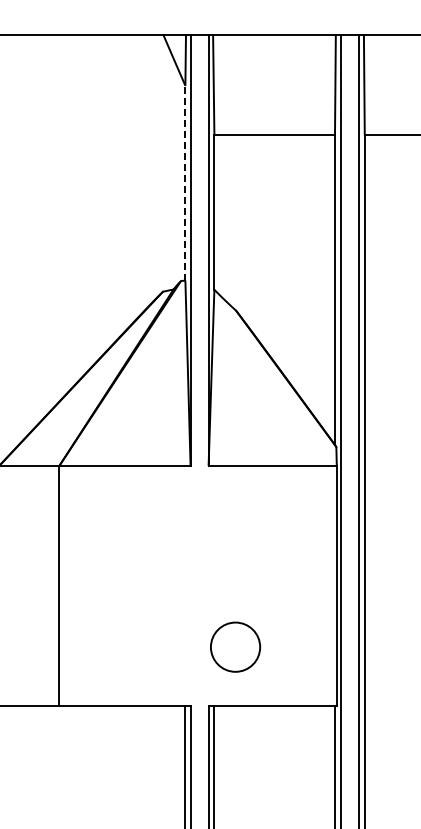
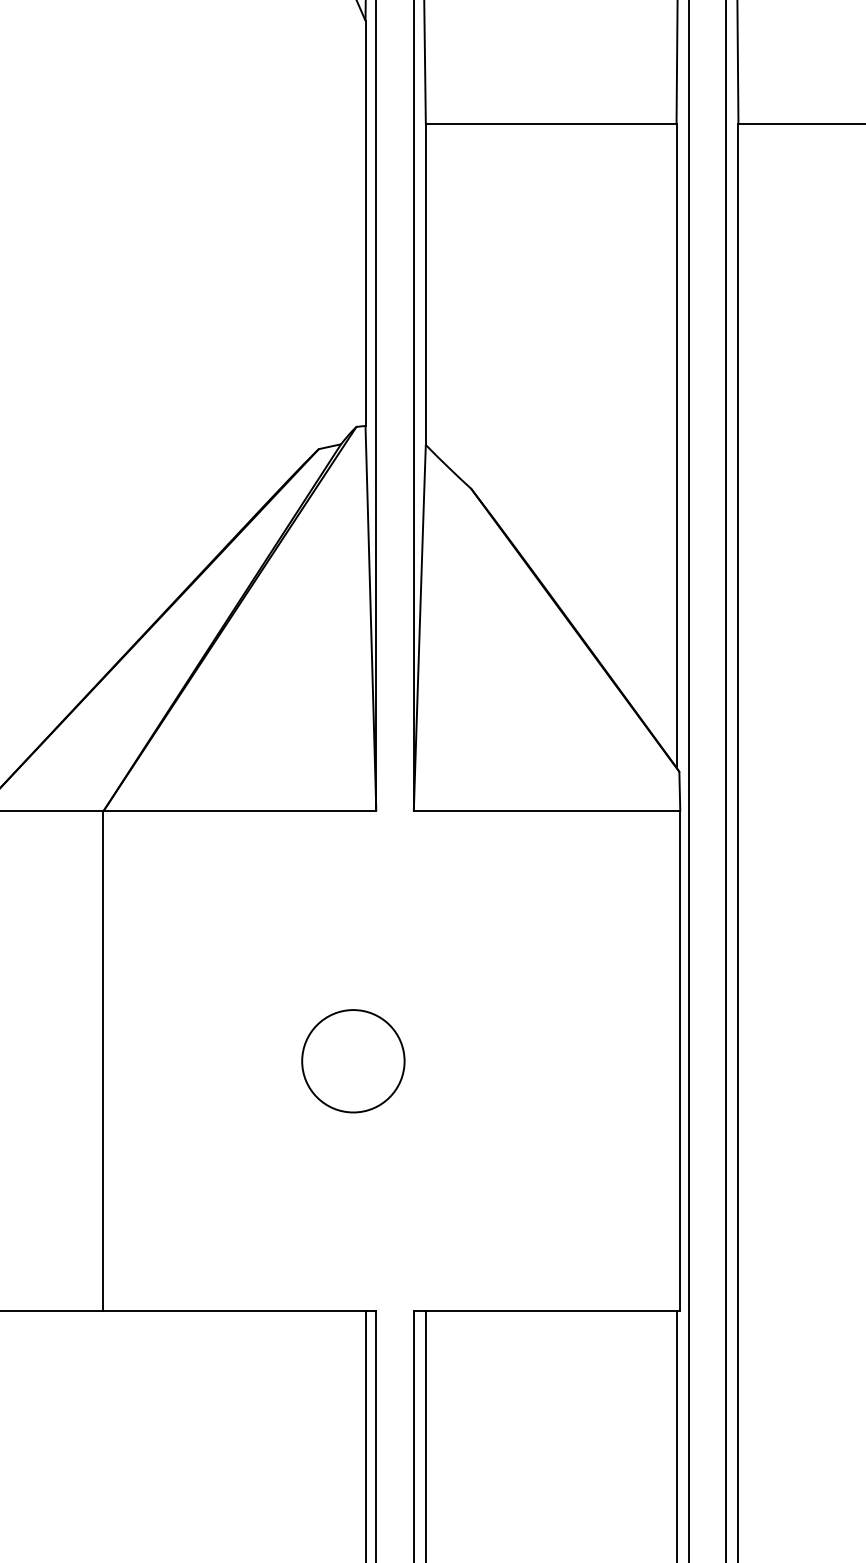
line: (185, 182) -> (365, 221), dashed -> solid
circle: (235, 646) -> (353, 1059), moved

